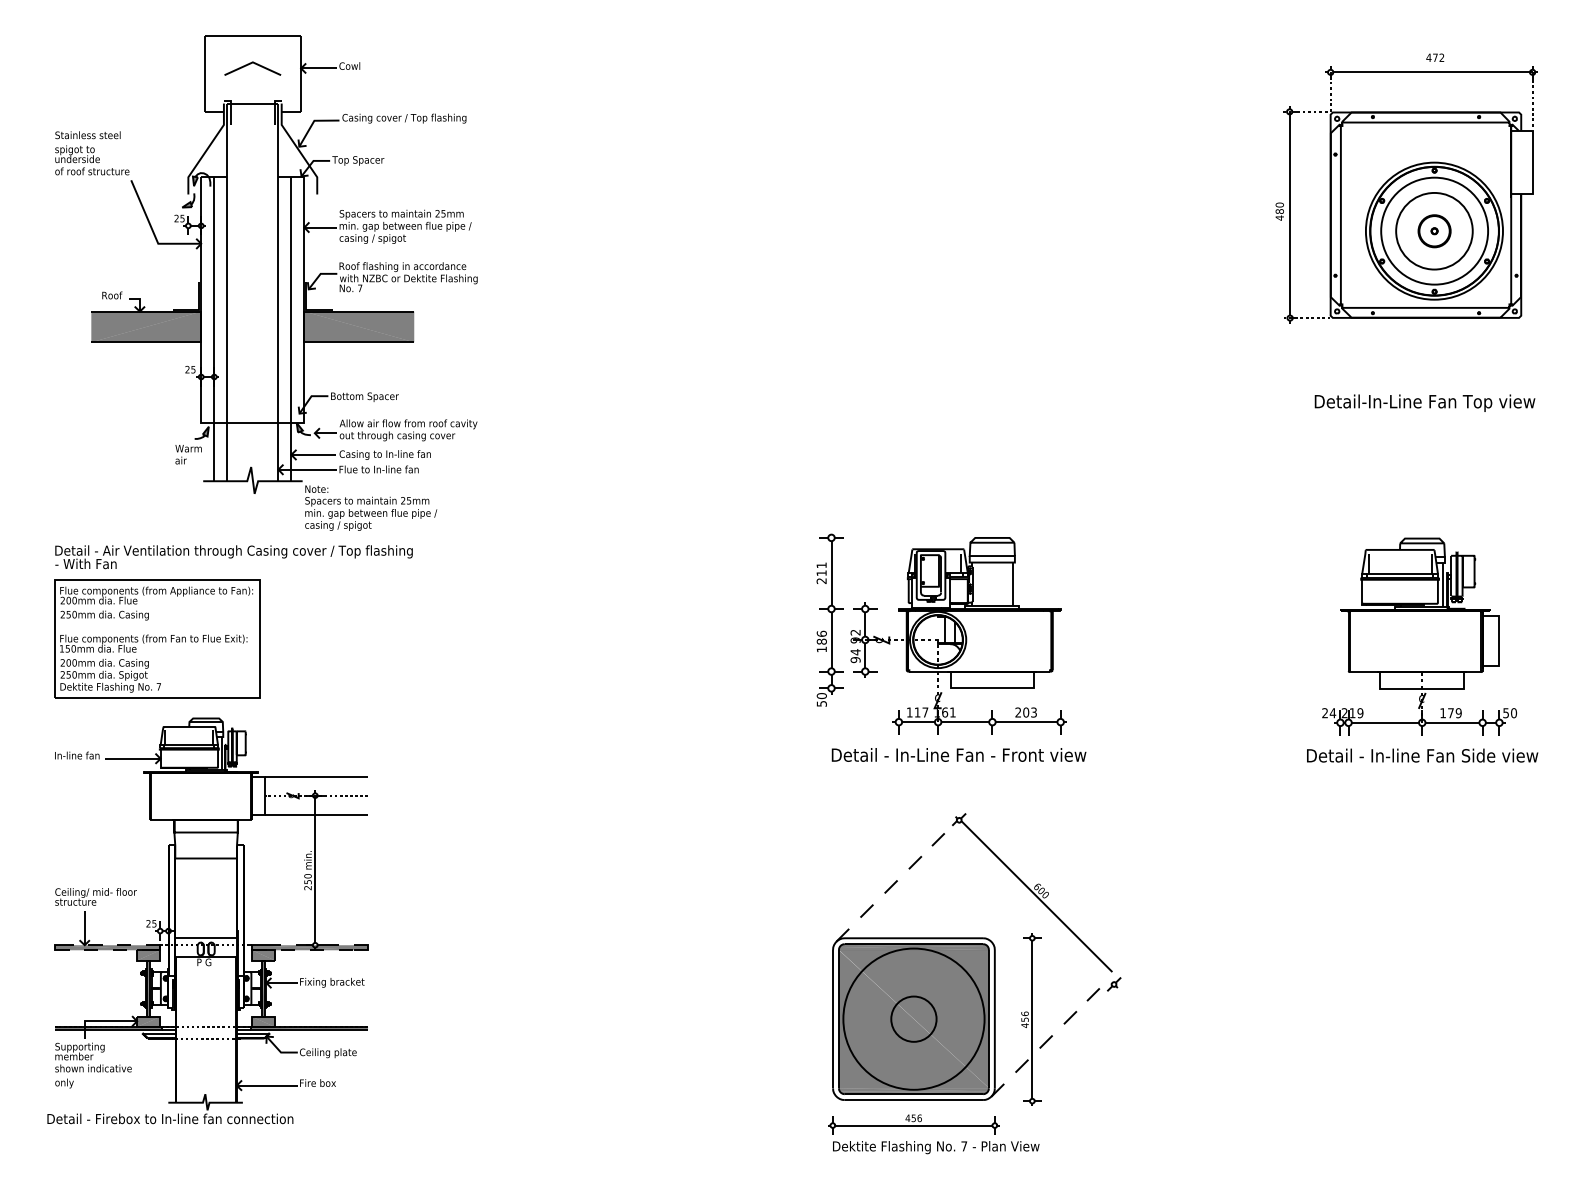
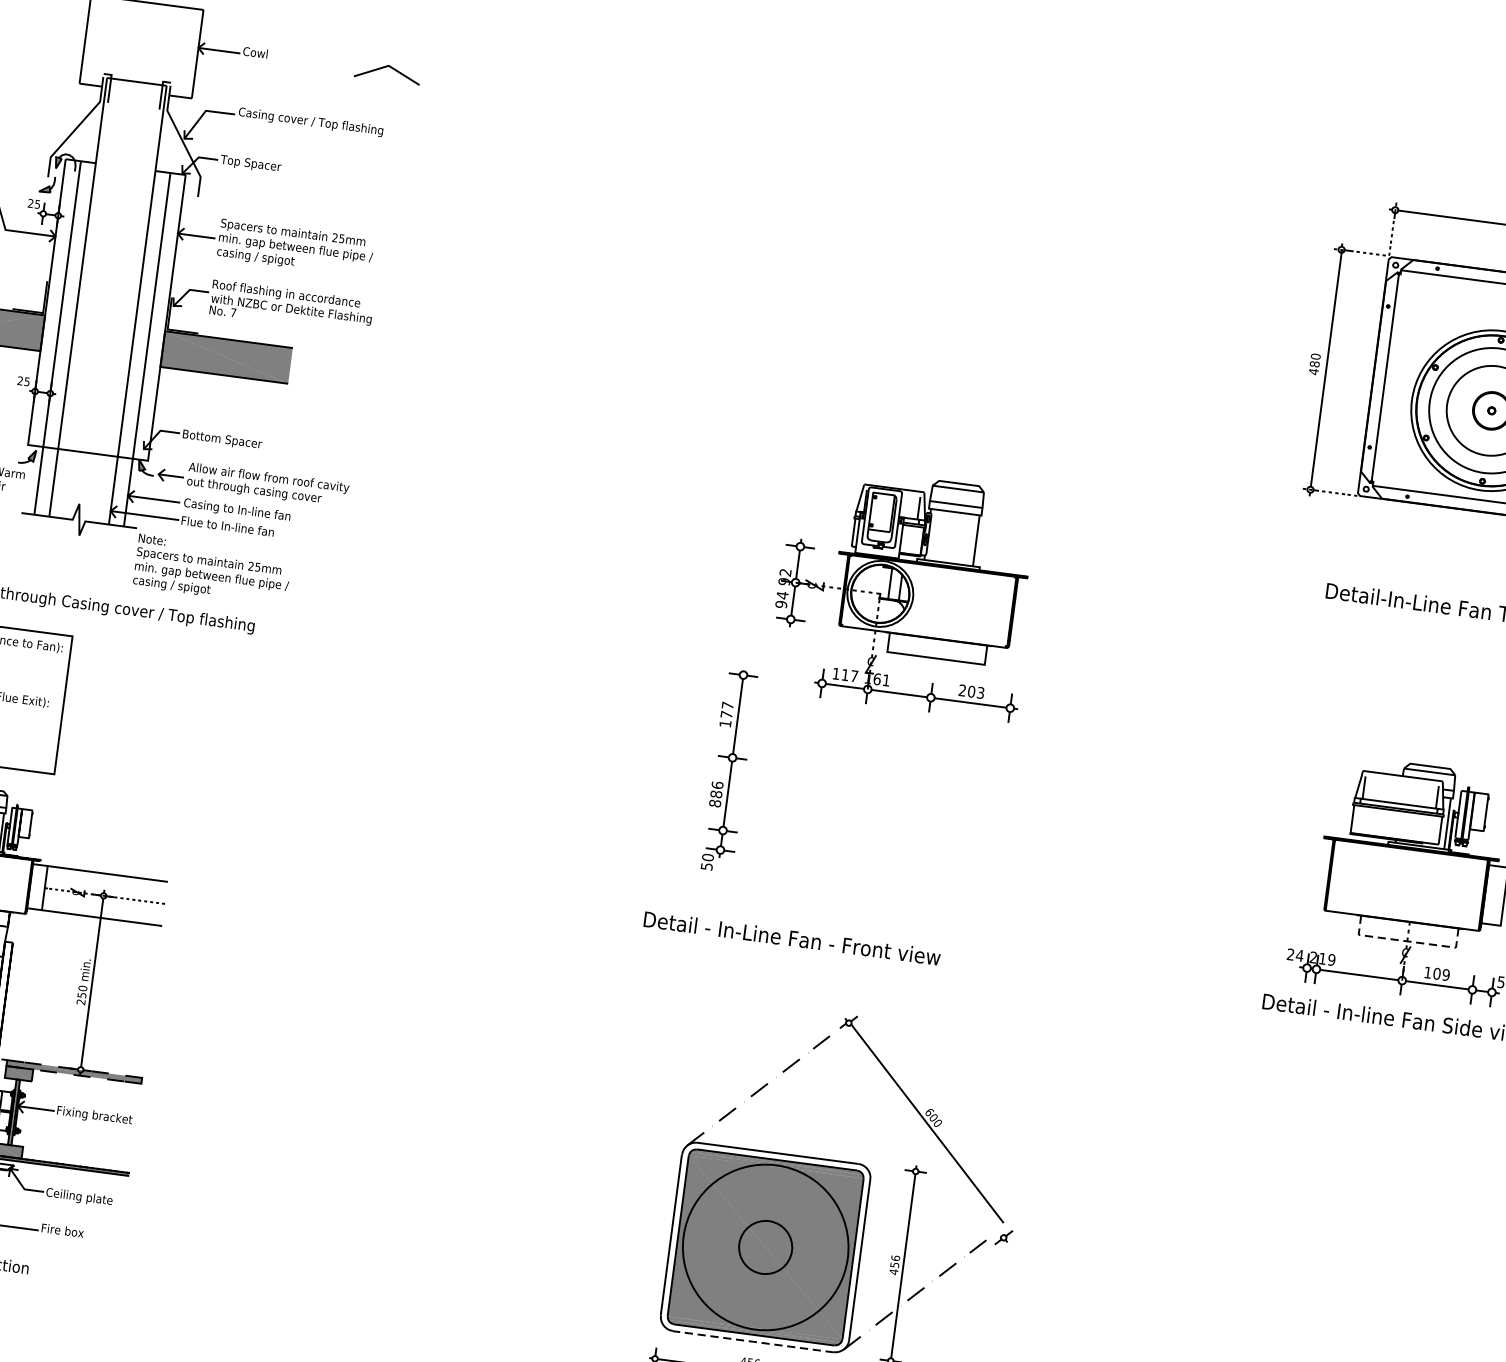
line: (250, 64) -> (385, 67), moved
text: (821, 572) -> (726, 713), 211 -> 177
part: (958, 635) -> (904, 591), moved
text: (821, 649) -> (714, 803), 186 -> 886
line: (1422, 689) -> (1407, 941), solid -> dashed
text: (1450, 713) -> (1436, 974), 179 -> 109
text: (958, 754) -> (791, 937), moved
line: (913, 1100) -> (752, 1341), solid -> dashed

